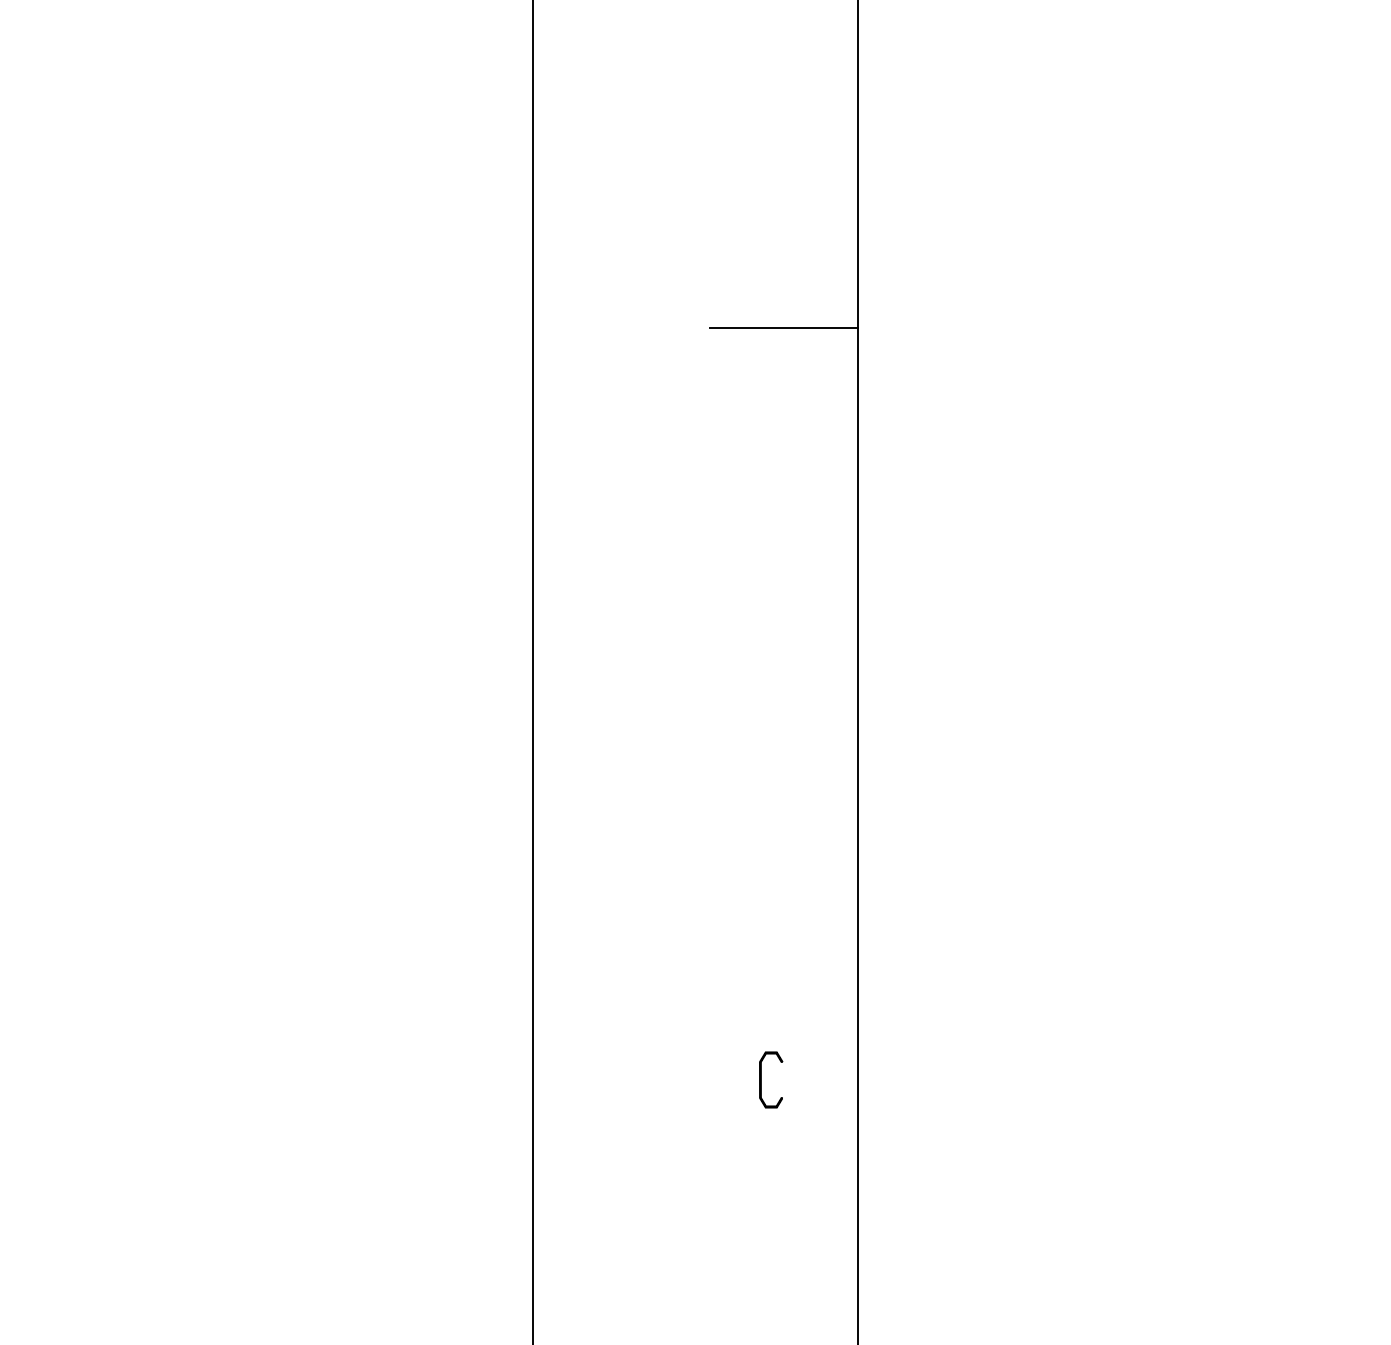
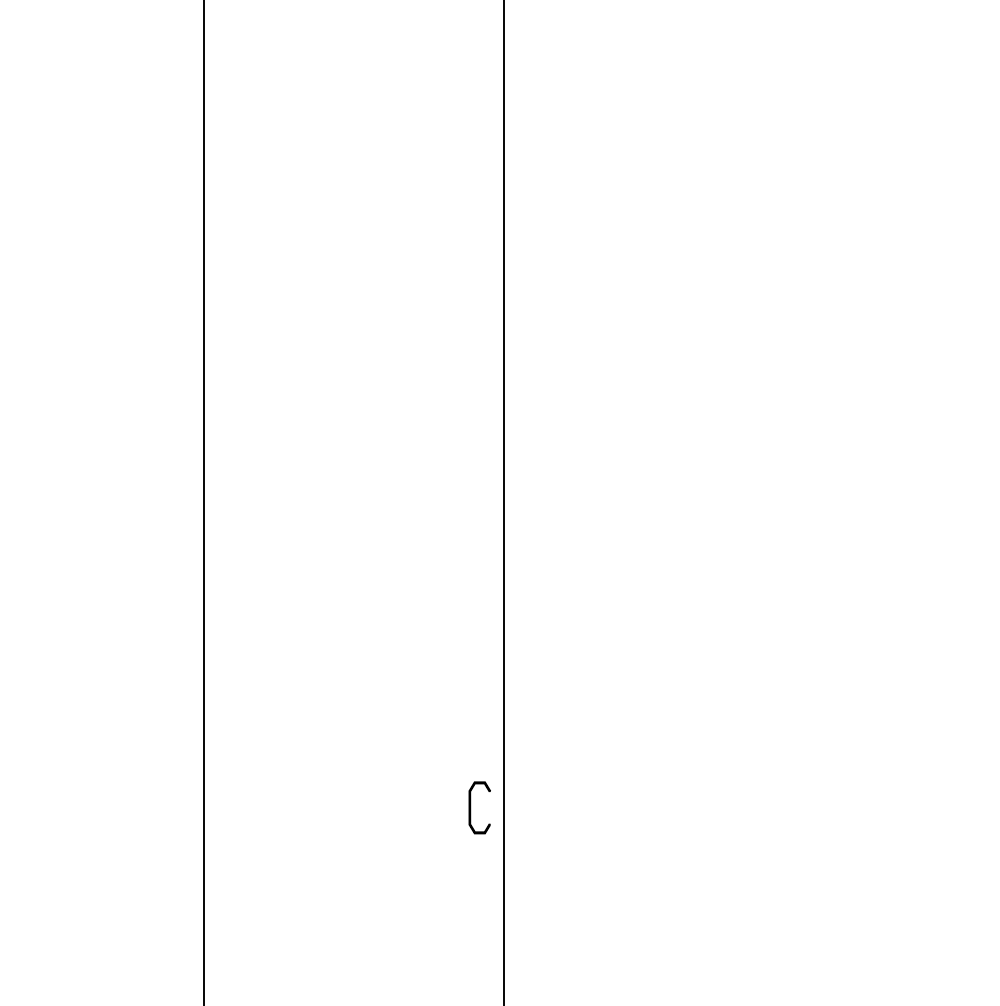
line: (783, 328) -> (435, 146), removed
part: (761, 1079) -> (470, 807), moved

